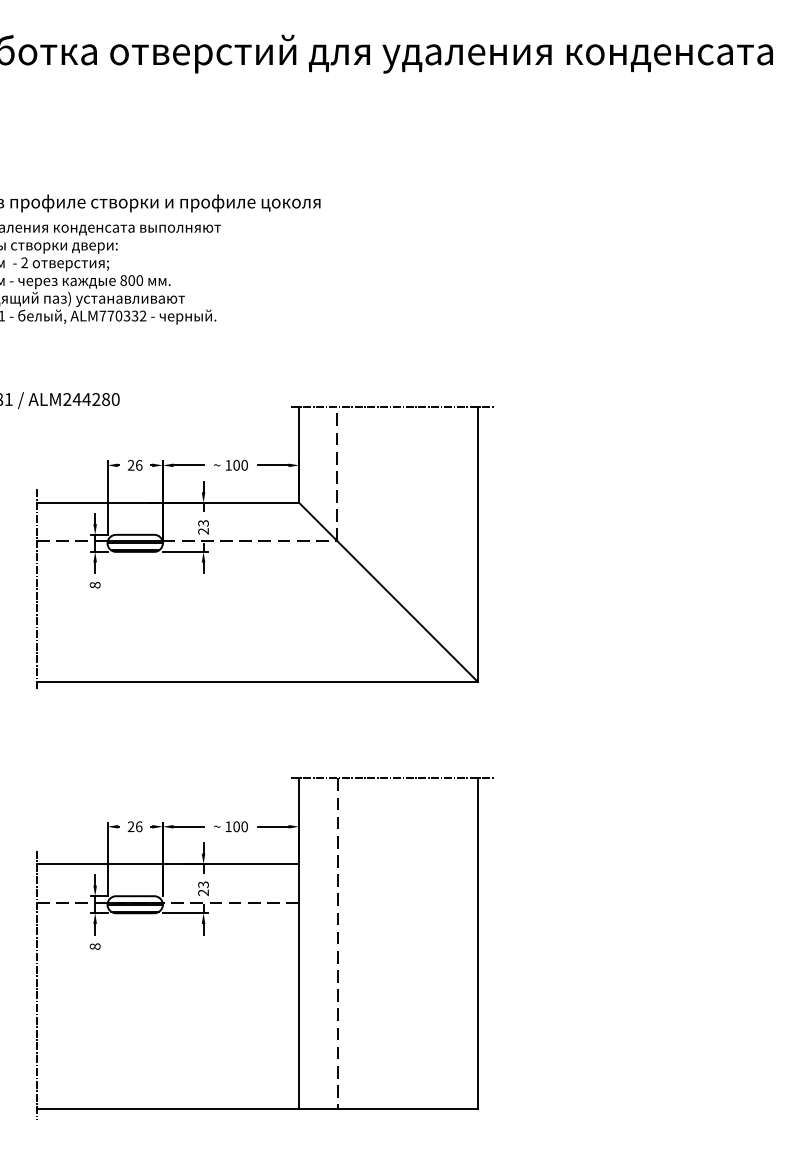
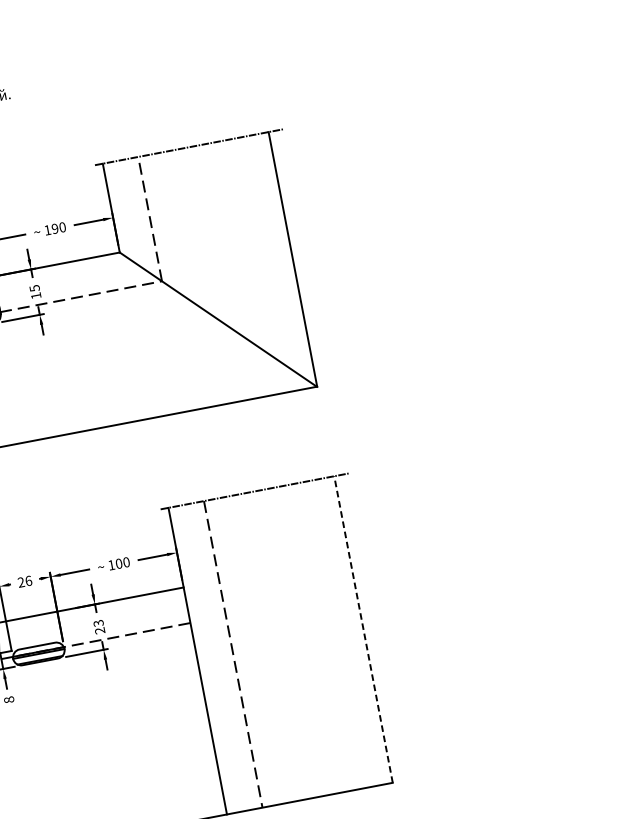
text: (236, 465) -> (55, 228), 100 -> 190
text: (203, 527) -> (35, 292), 23 -> 15
line: (478, 943) -> (363, 629), solid -> dashed

